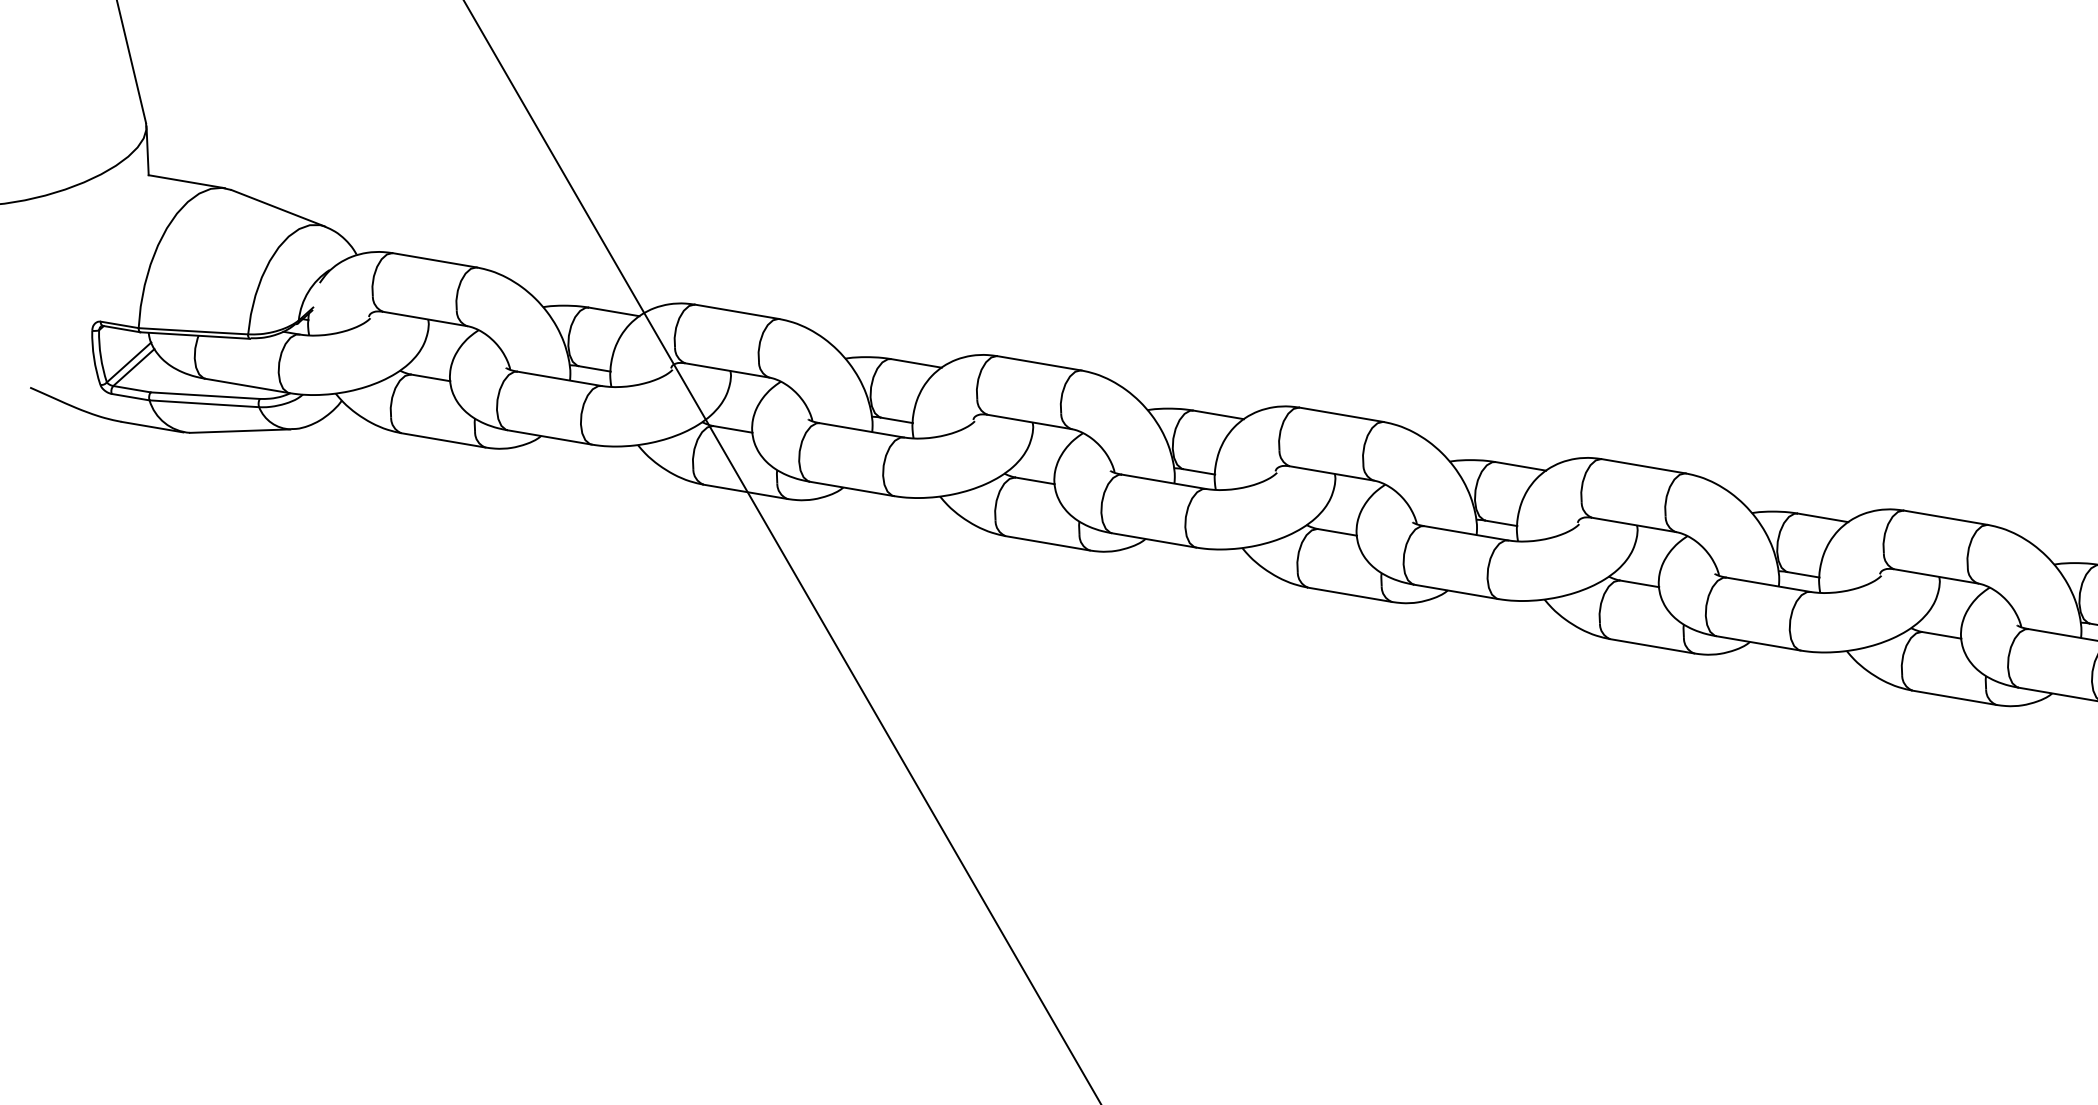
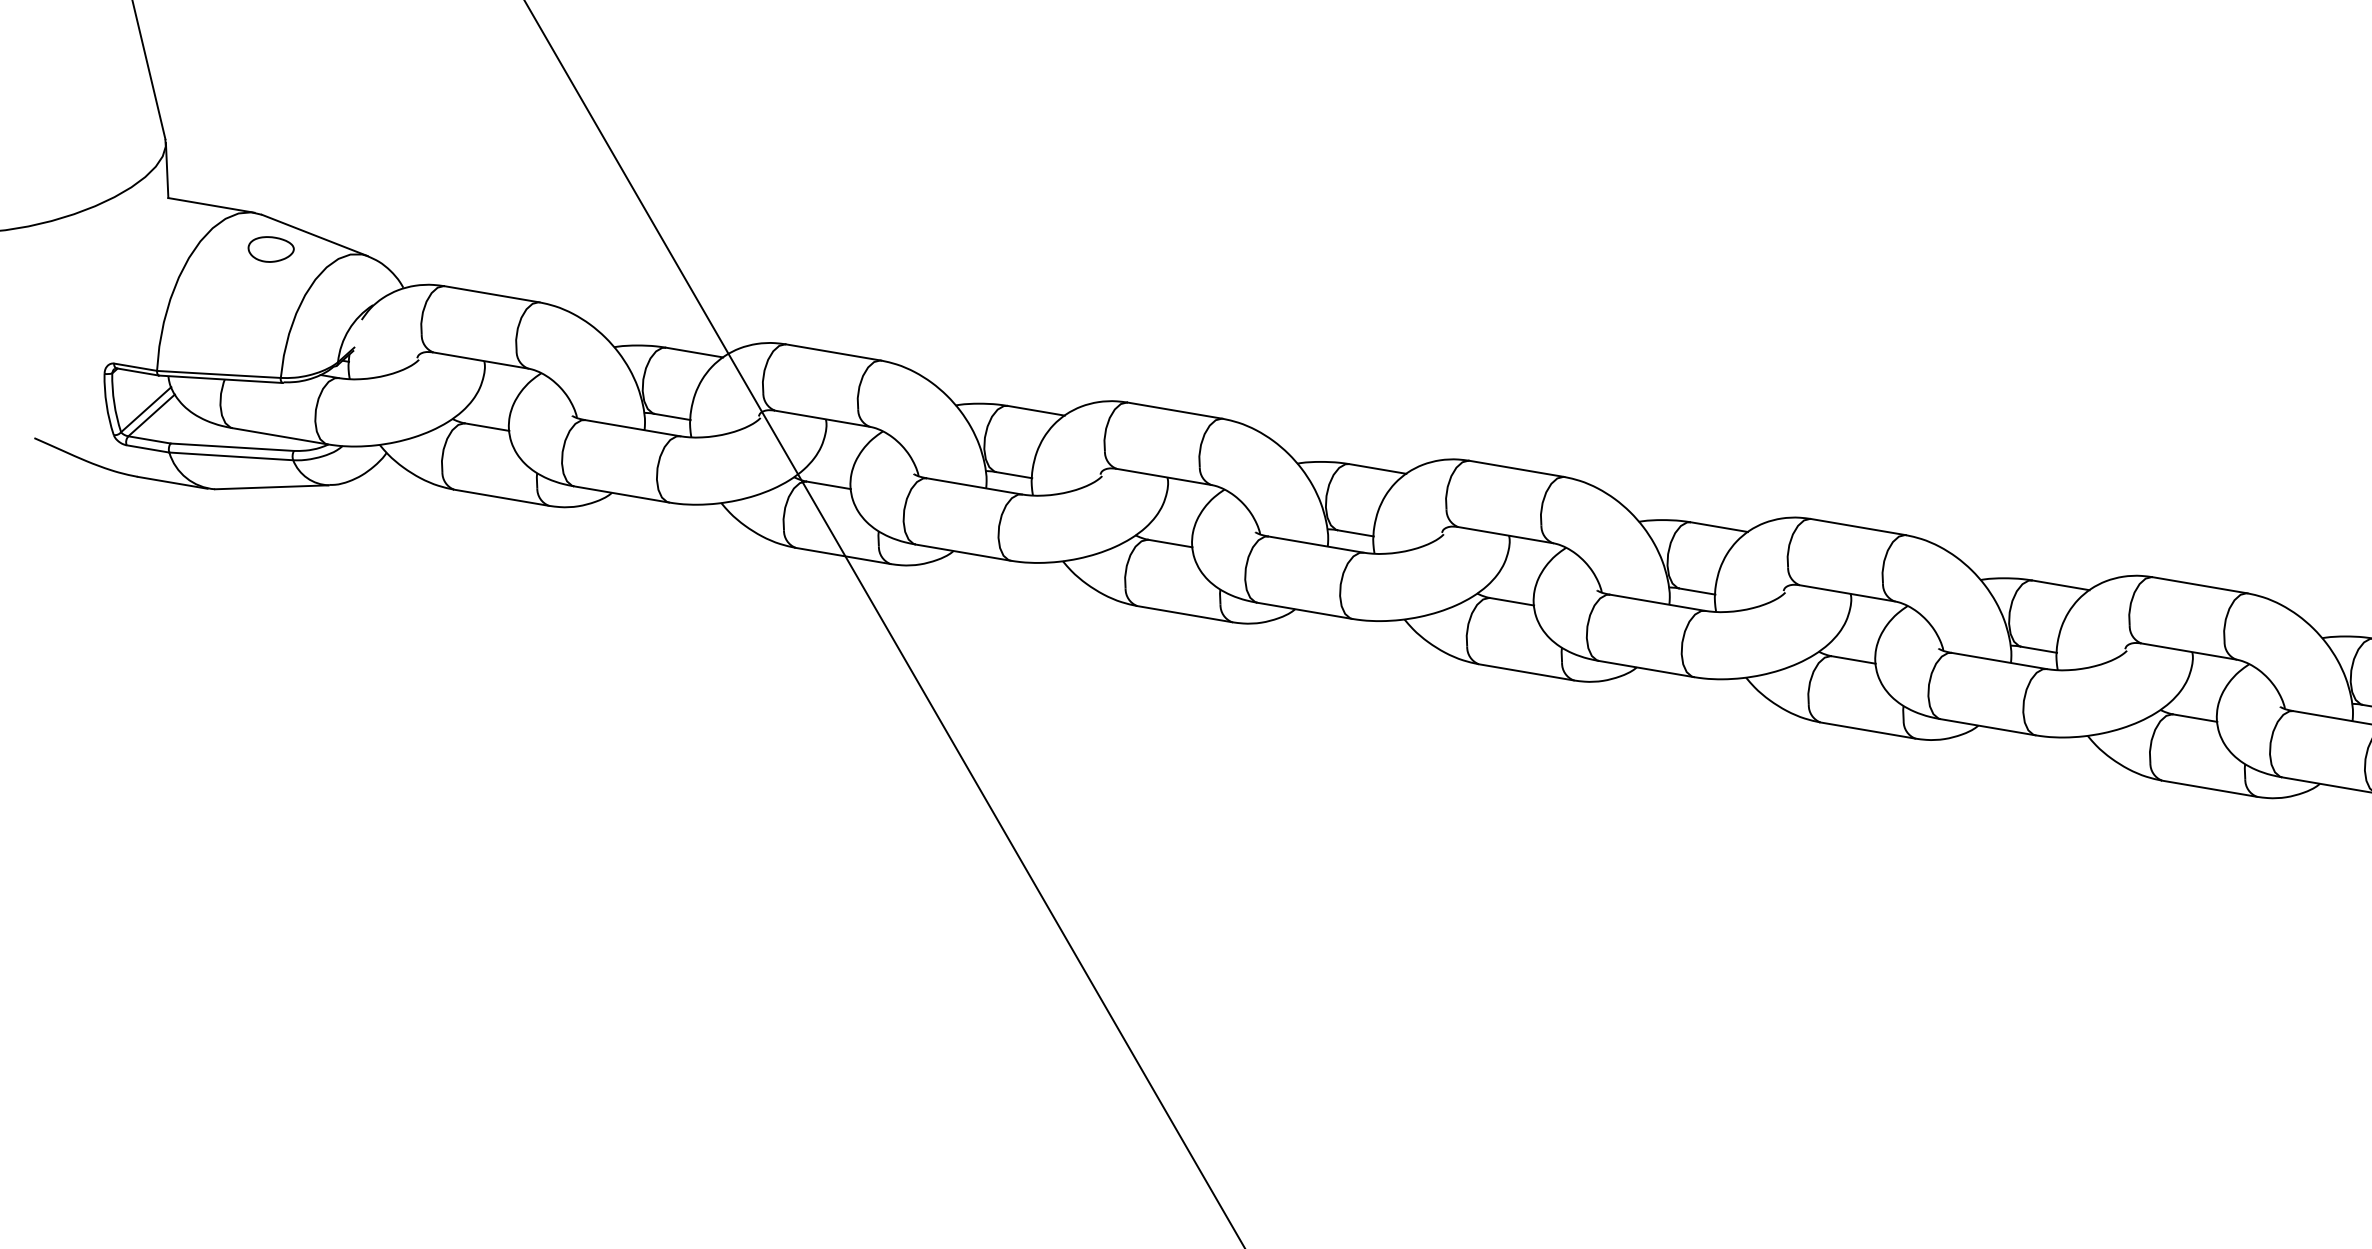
part: (239, 220) -> (270, 249), added

